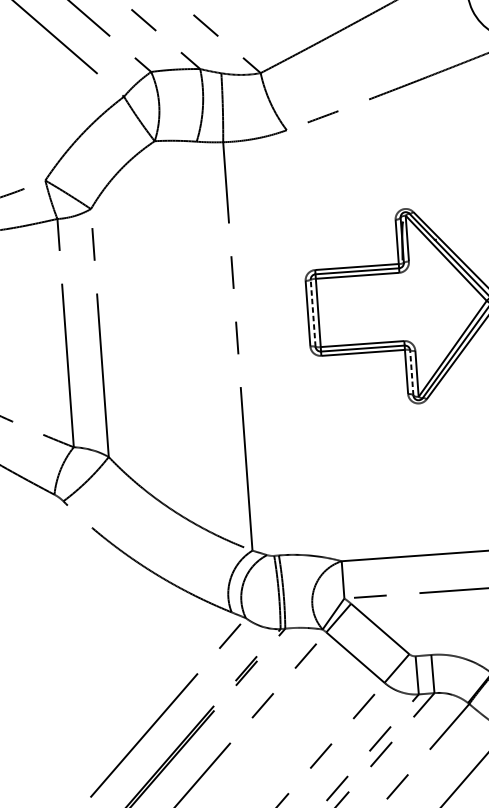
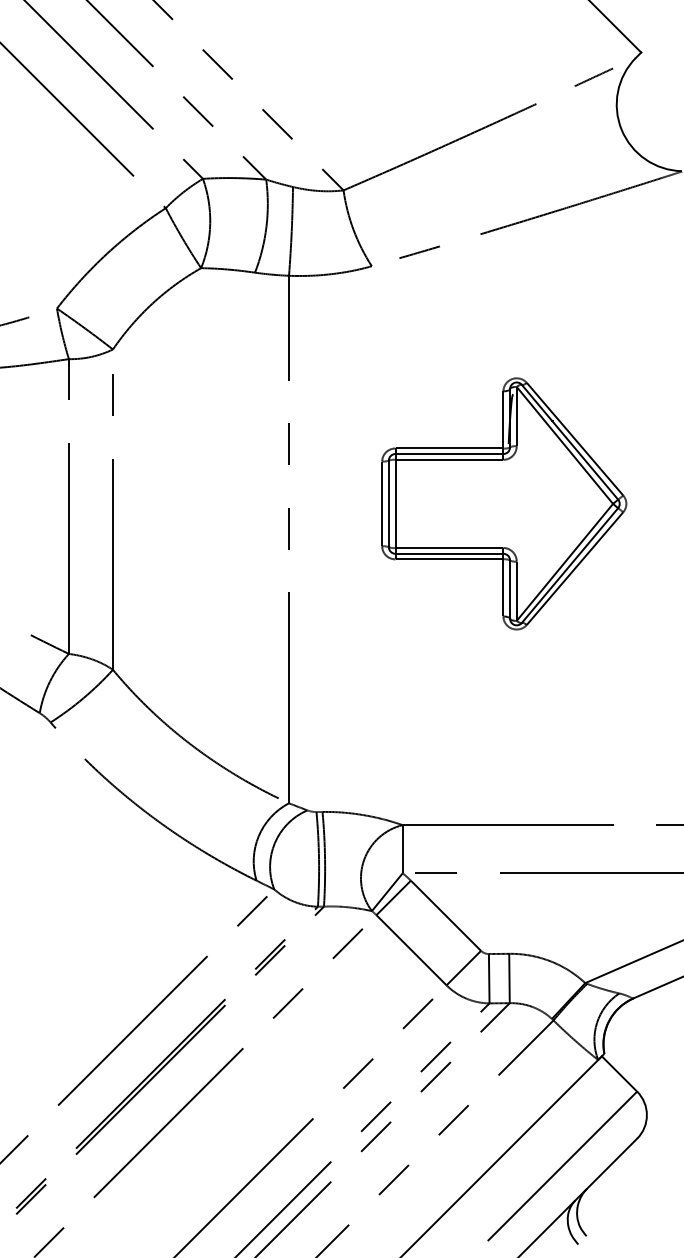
line: (312, 313) -> (388, 503), dashed -> solid
line: (412, 372) -> (510, 589), dashed -> solid

